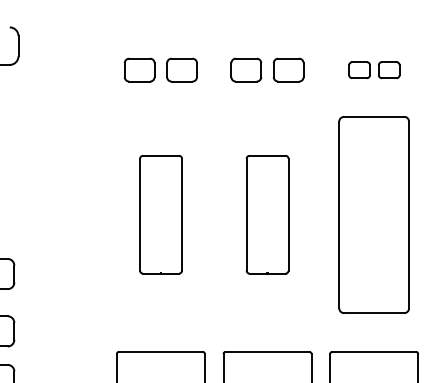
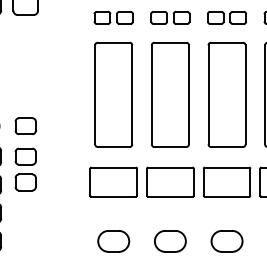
part: (375, 69) -> (227, 17), size x1.43
part: (160, 214) -> (113, 94), size x1.67
part: (267, 214) -> (170, 94), size x1.67

